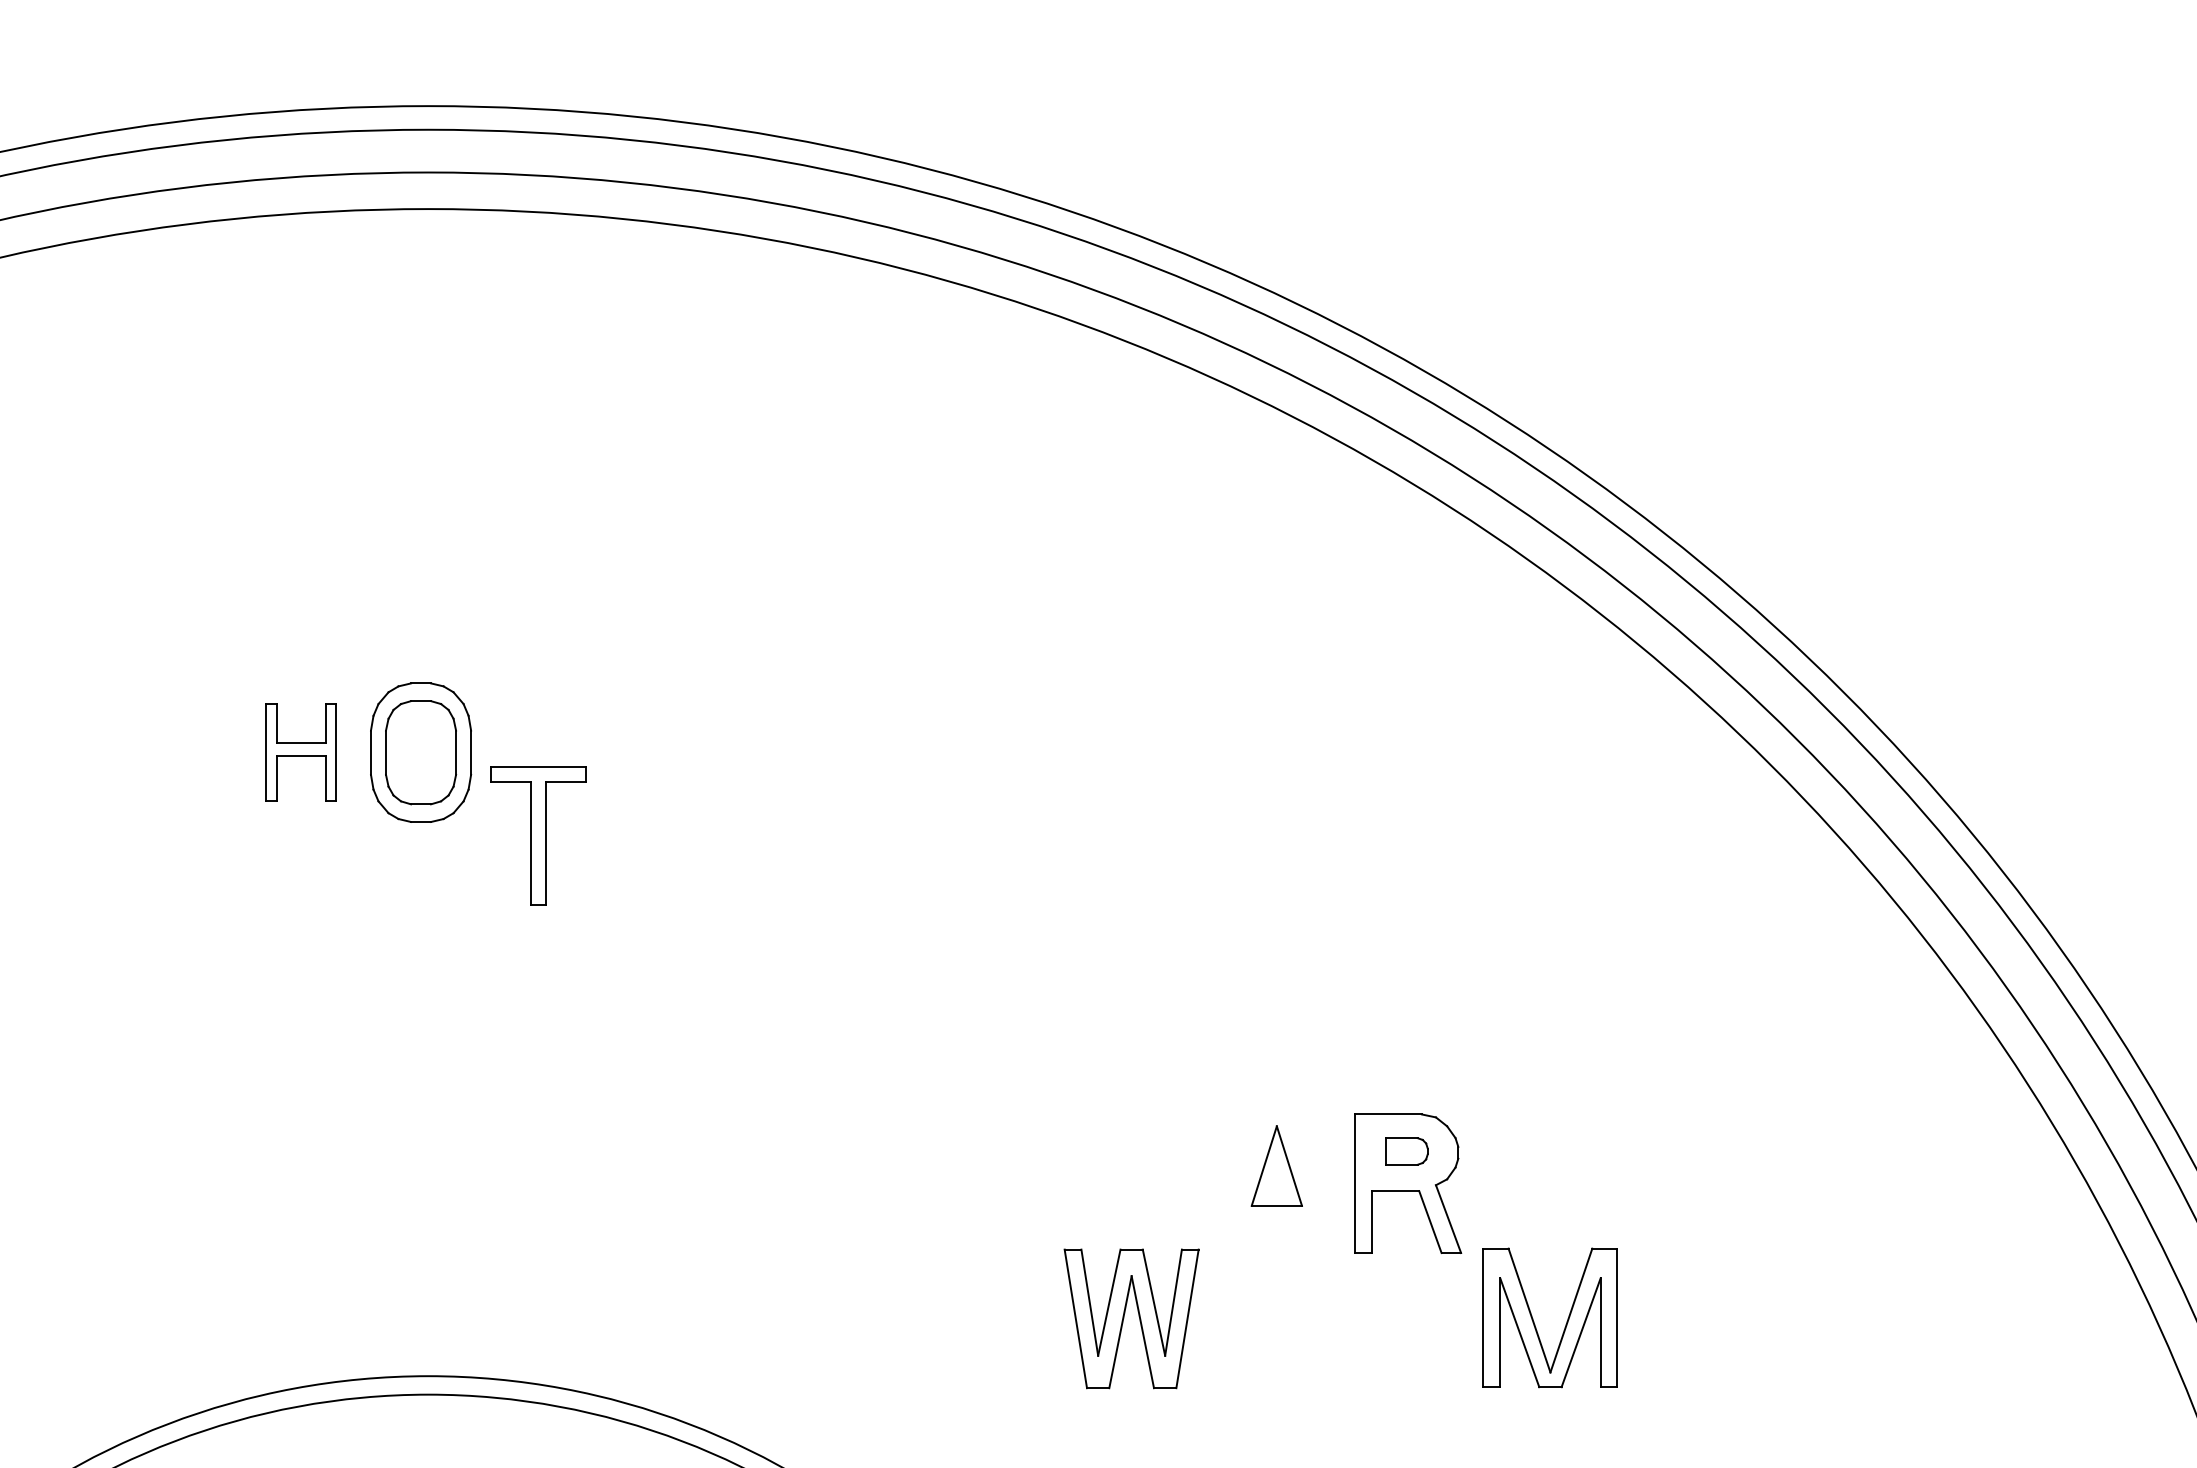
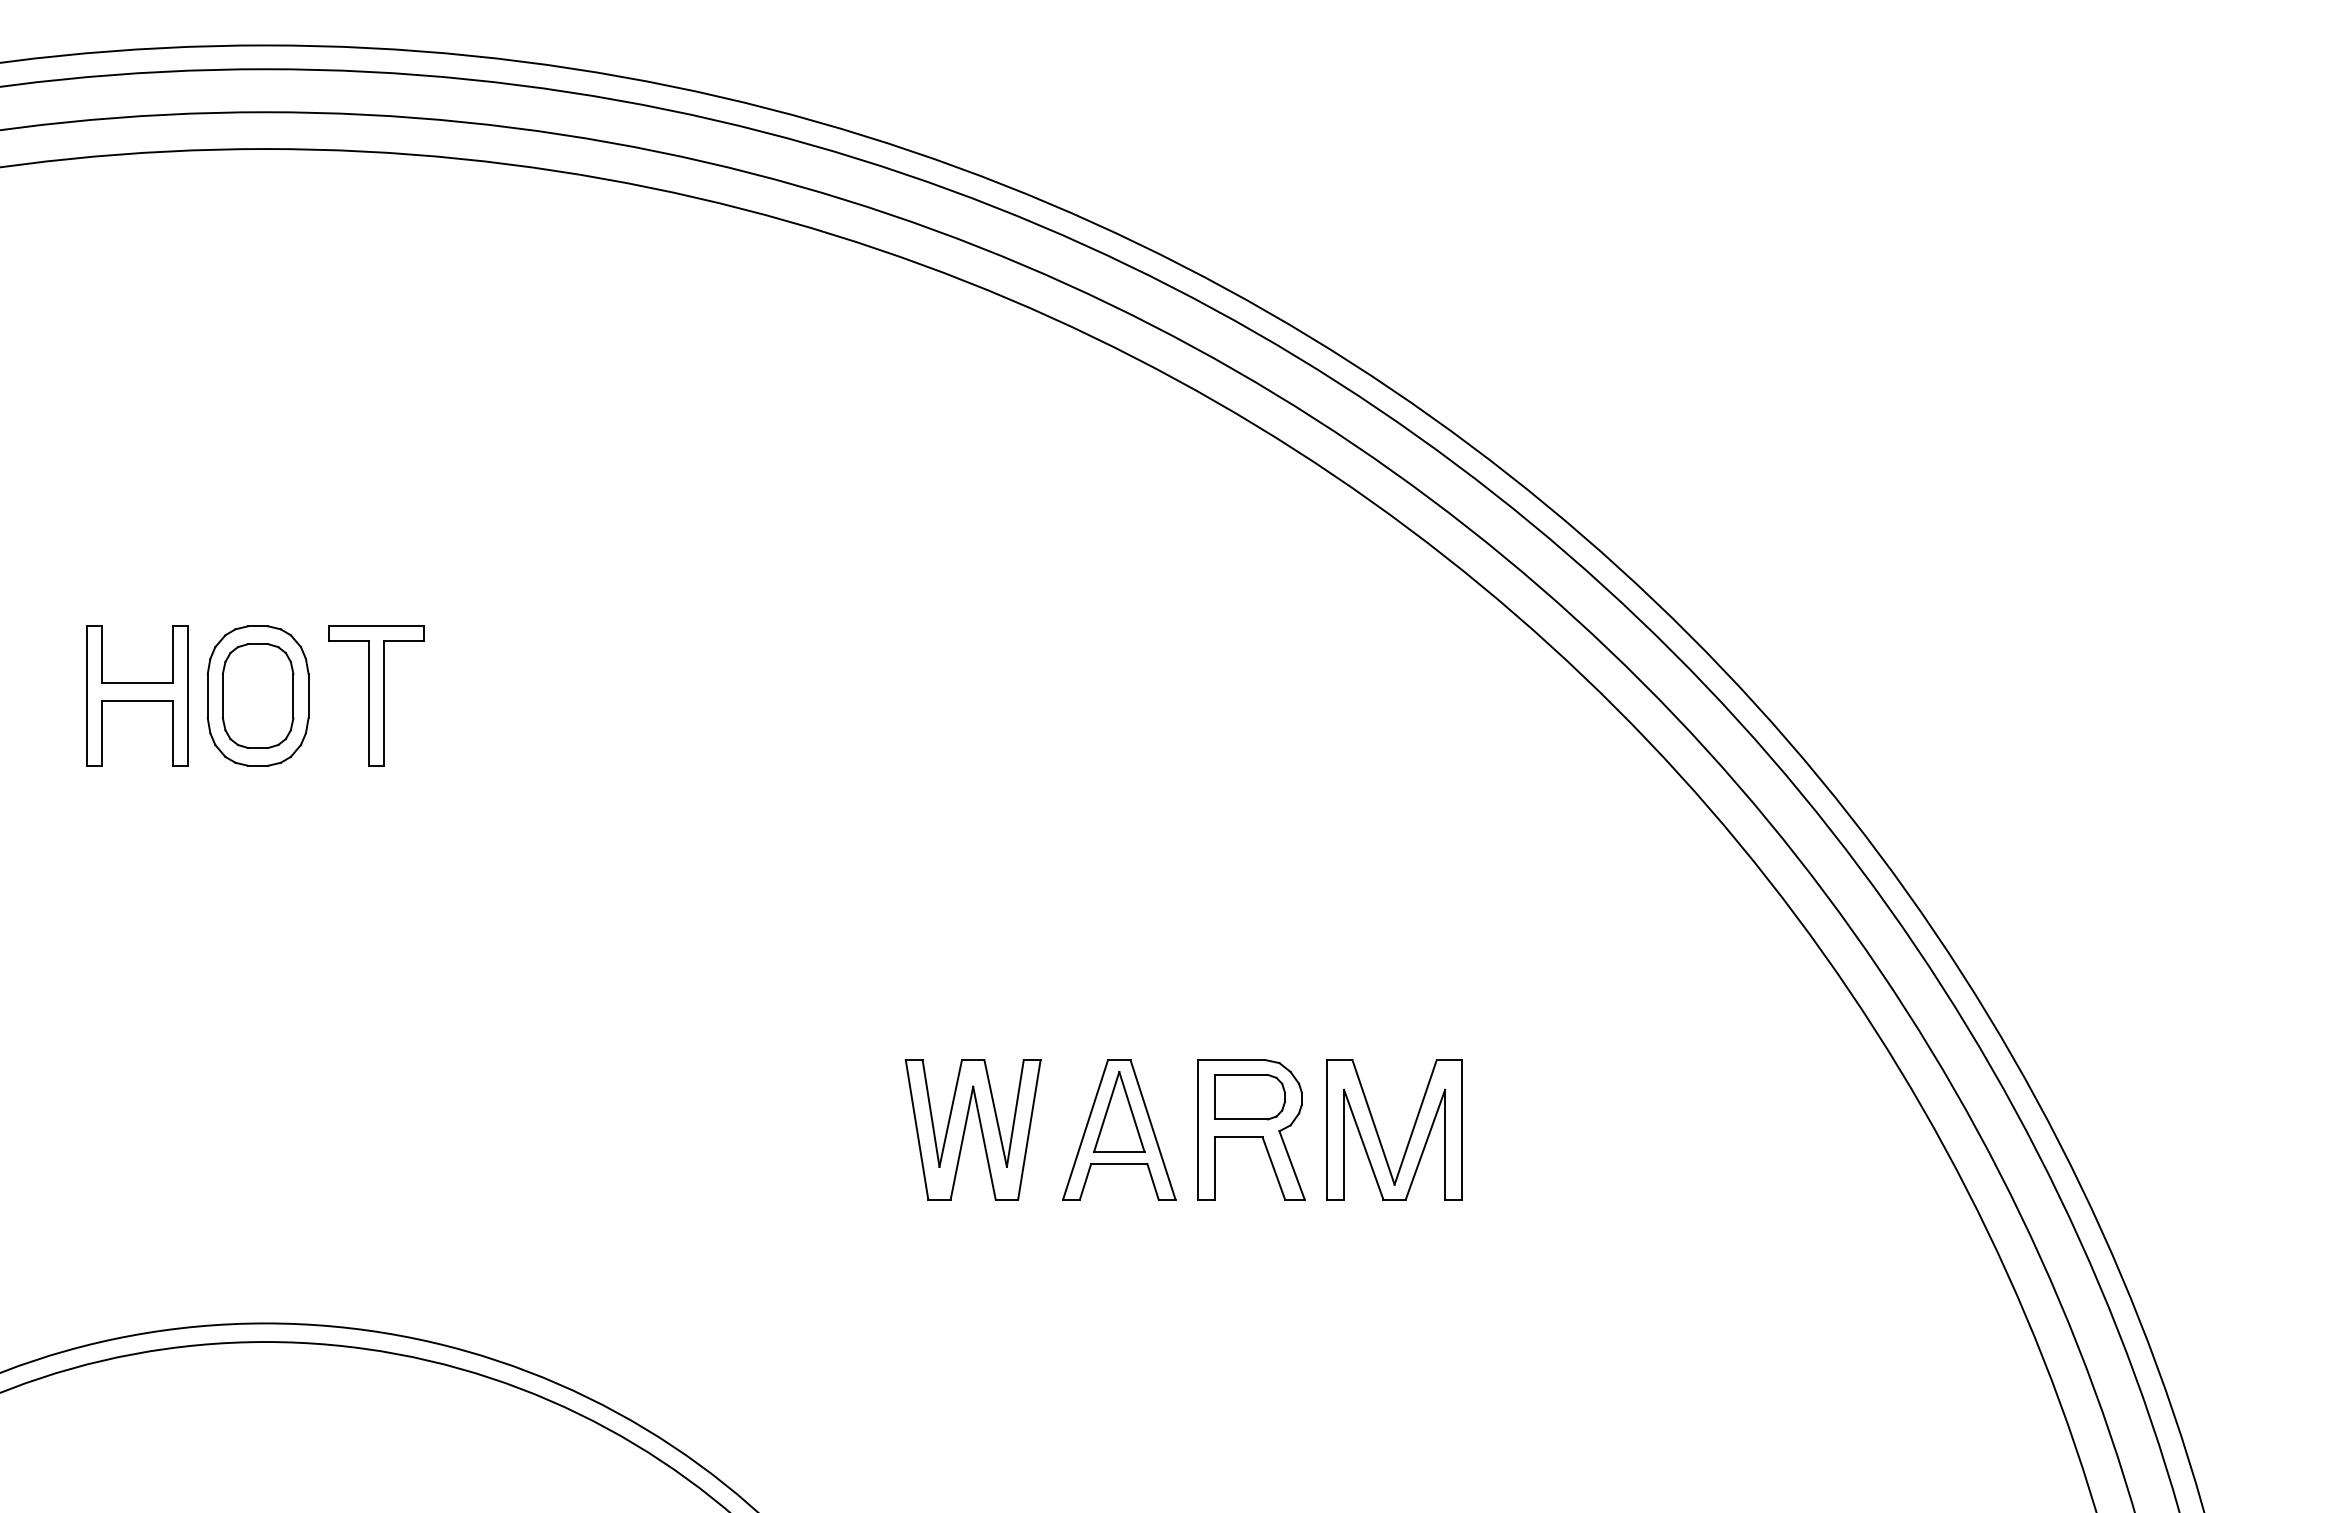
part: (301, 752) -> (137, 695), size x1.43
part: (538, 835) -> (376, 695), moved
part: (1407, 1151) -> (1250, 1097), size x1.67
part: (1277, 1183) -> (1119, 1129), added
part: (1125, 1315) -> (966, 1126), moved
part: (1534, 1321) -> (1378, 1133), moved

